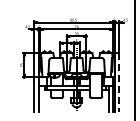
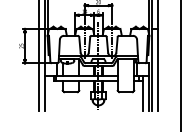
line: (119, 82) -> (158, 70), dashed -> solid

